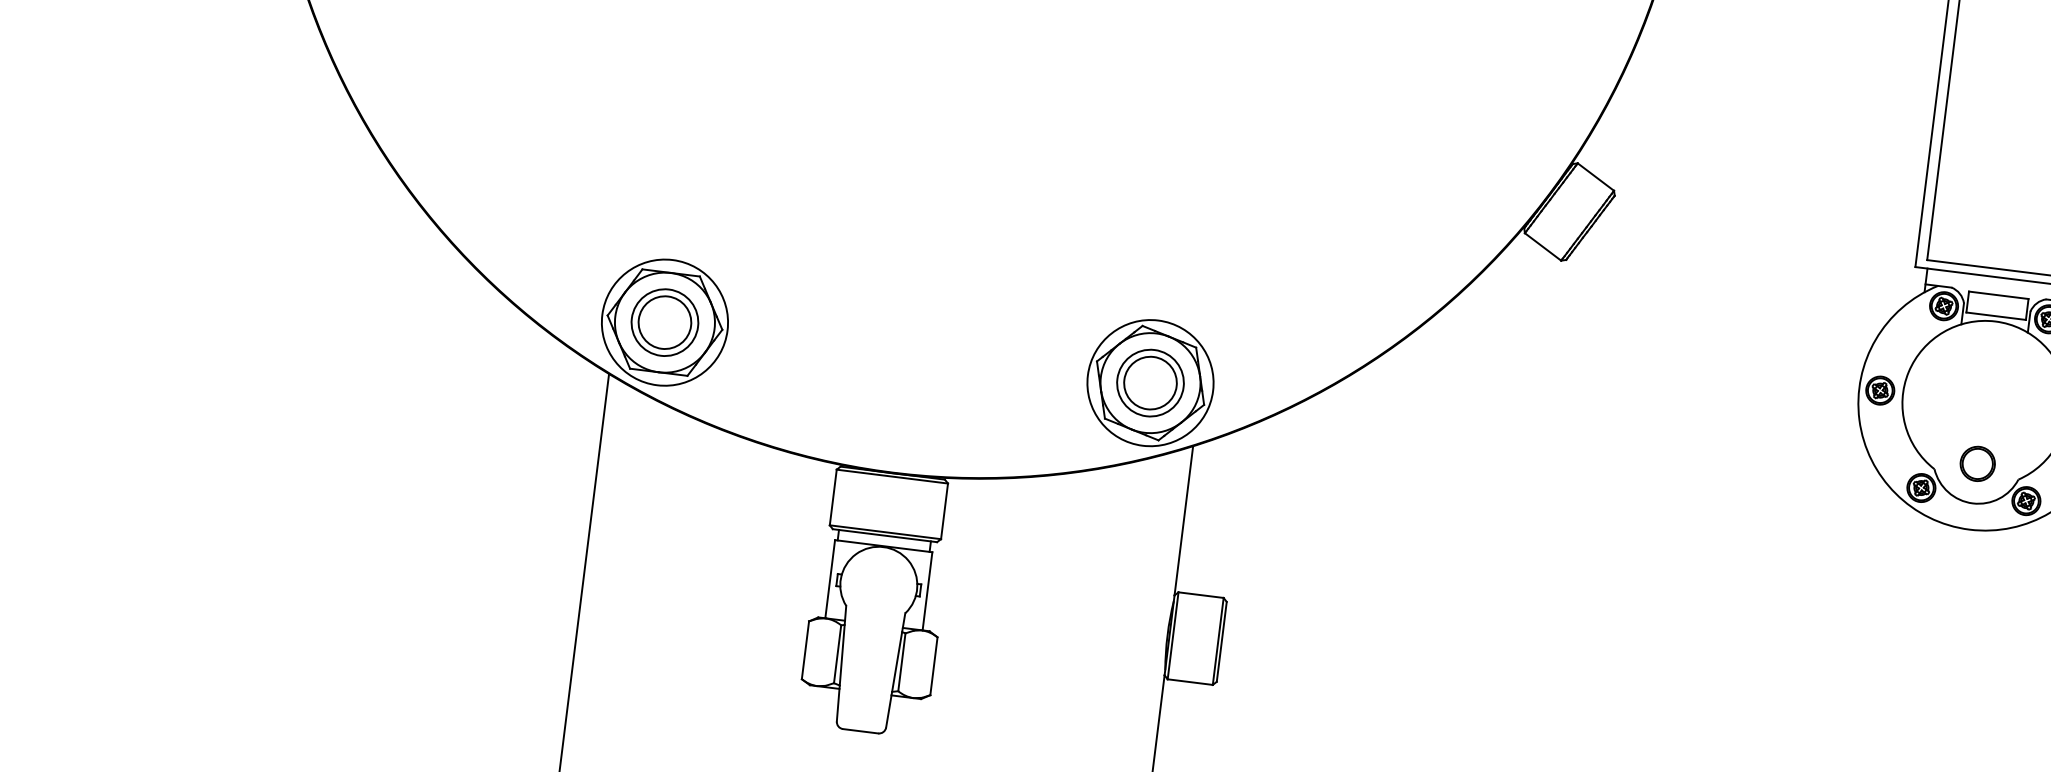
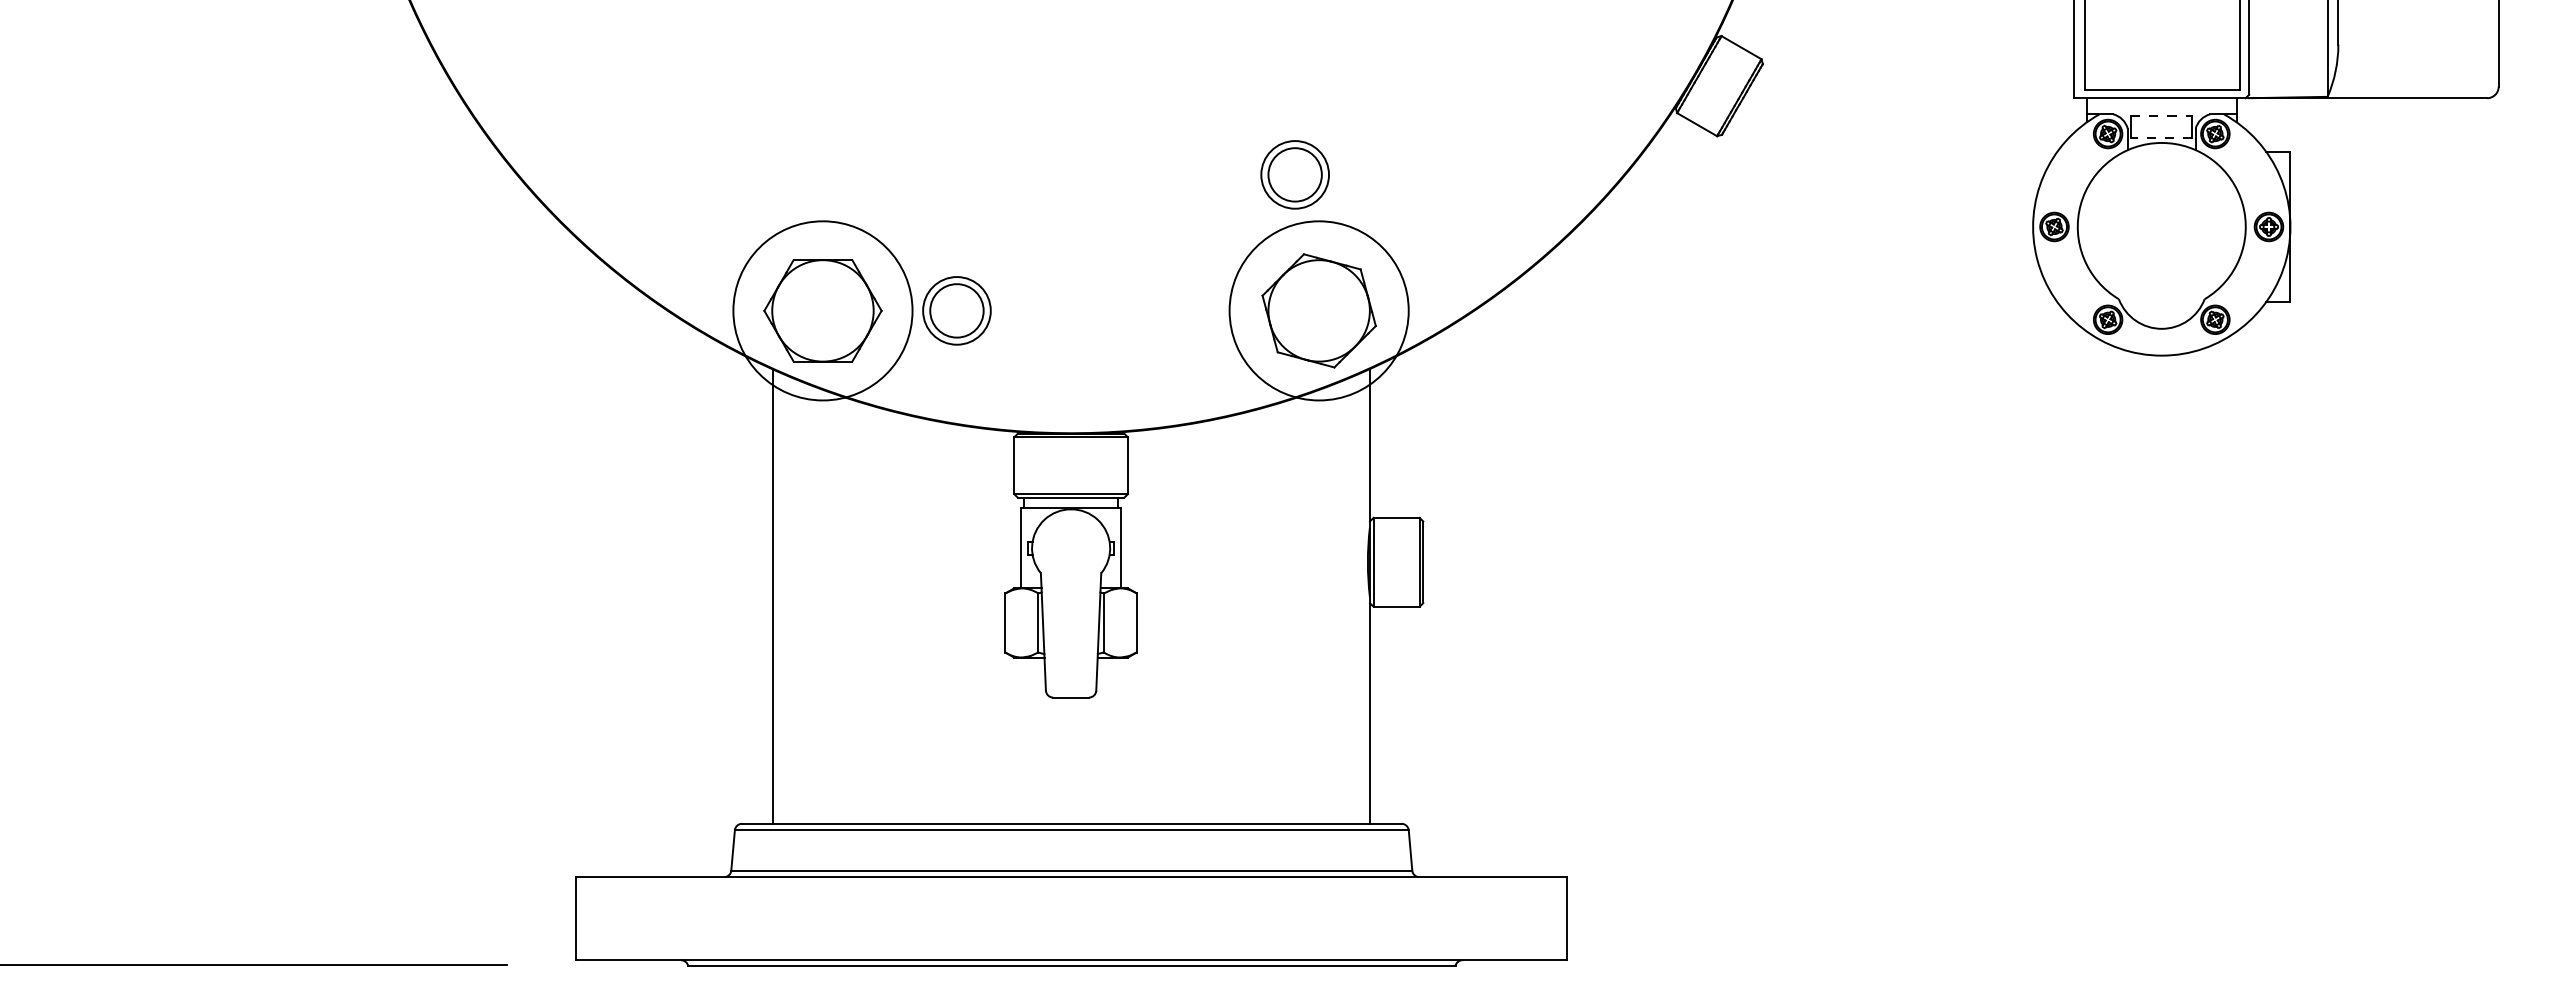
line: (1999, 295) -> (2162, 116), solid -> dashed
line: (1995, 316) -> (2161, 137), solid -> dashed
circle: (664, 322) -> (822, 310), size x1.4
part: (664, 322) -> (956, 310), moved
part: (1149, 382) -> (1294, 174), moved
circle: (1150, 382) -> (1319, 310), size x1.4
part: (1977, 463) -> (2161, 288), removed

